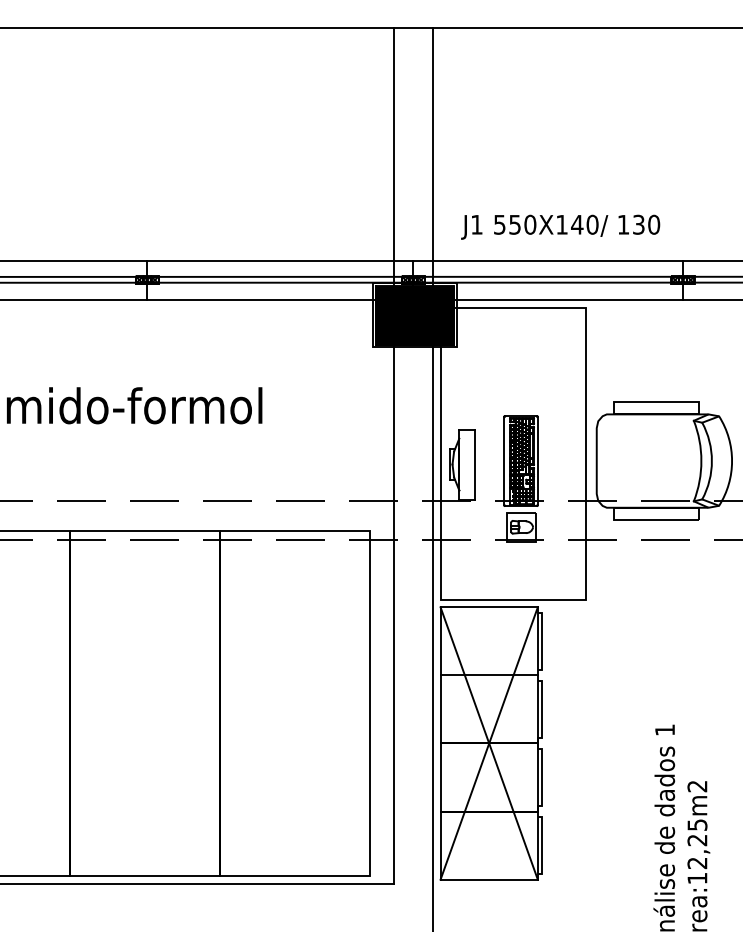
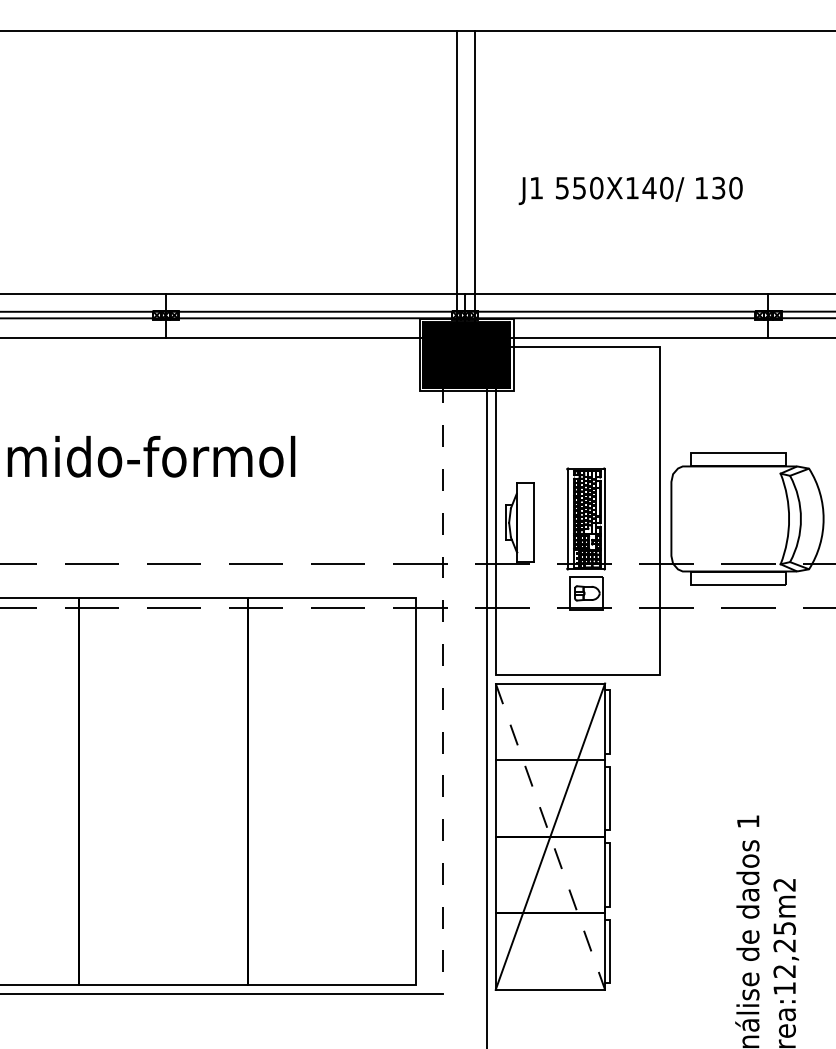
line: (394, 156) -> (475, 176), moved
line: (432, 156) -> (456, 176), moved
text: (560, 226) -> (630, 190), moved
line: (394, 592) -> (443, 666), solid -> dashed
line: (489, 743) -> (550, 836), solid -> dashed

